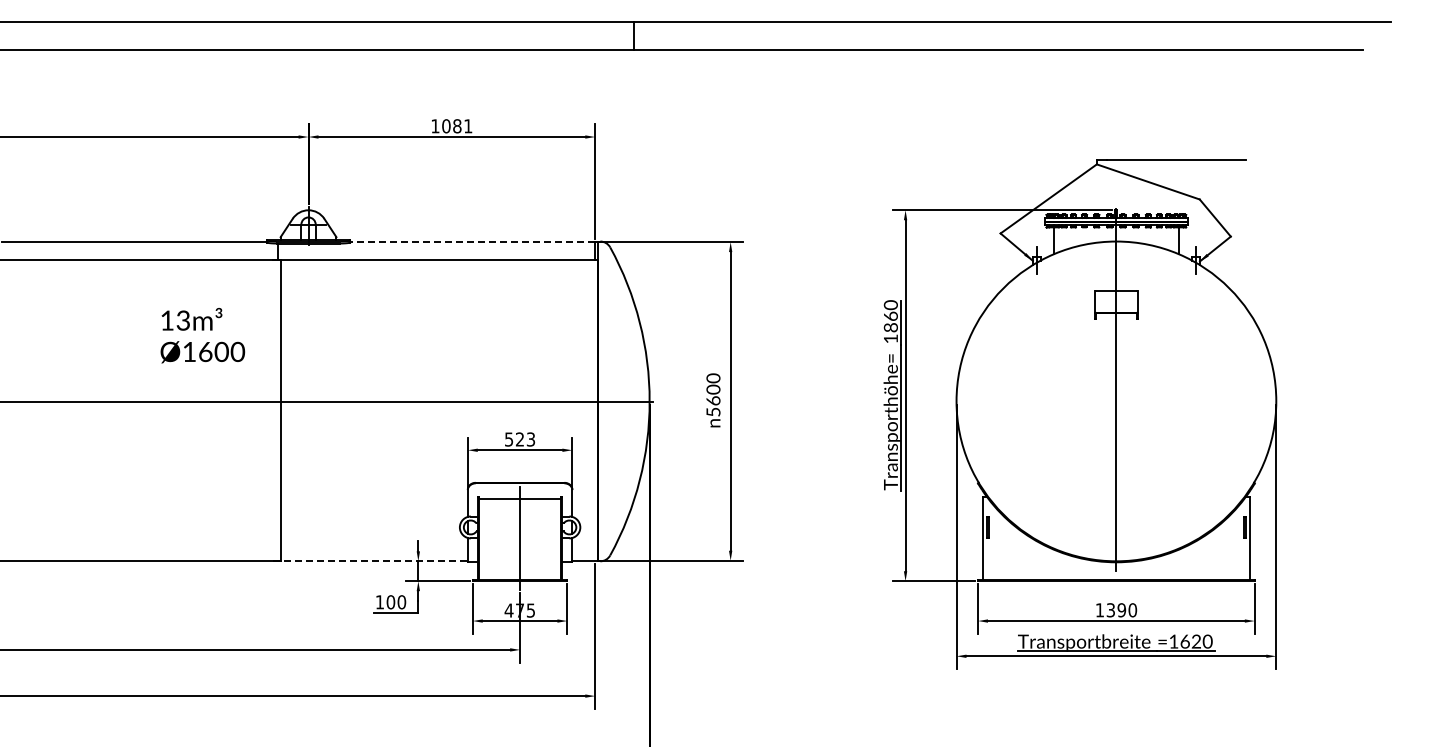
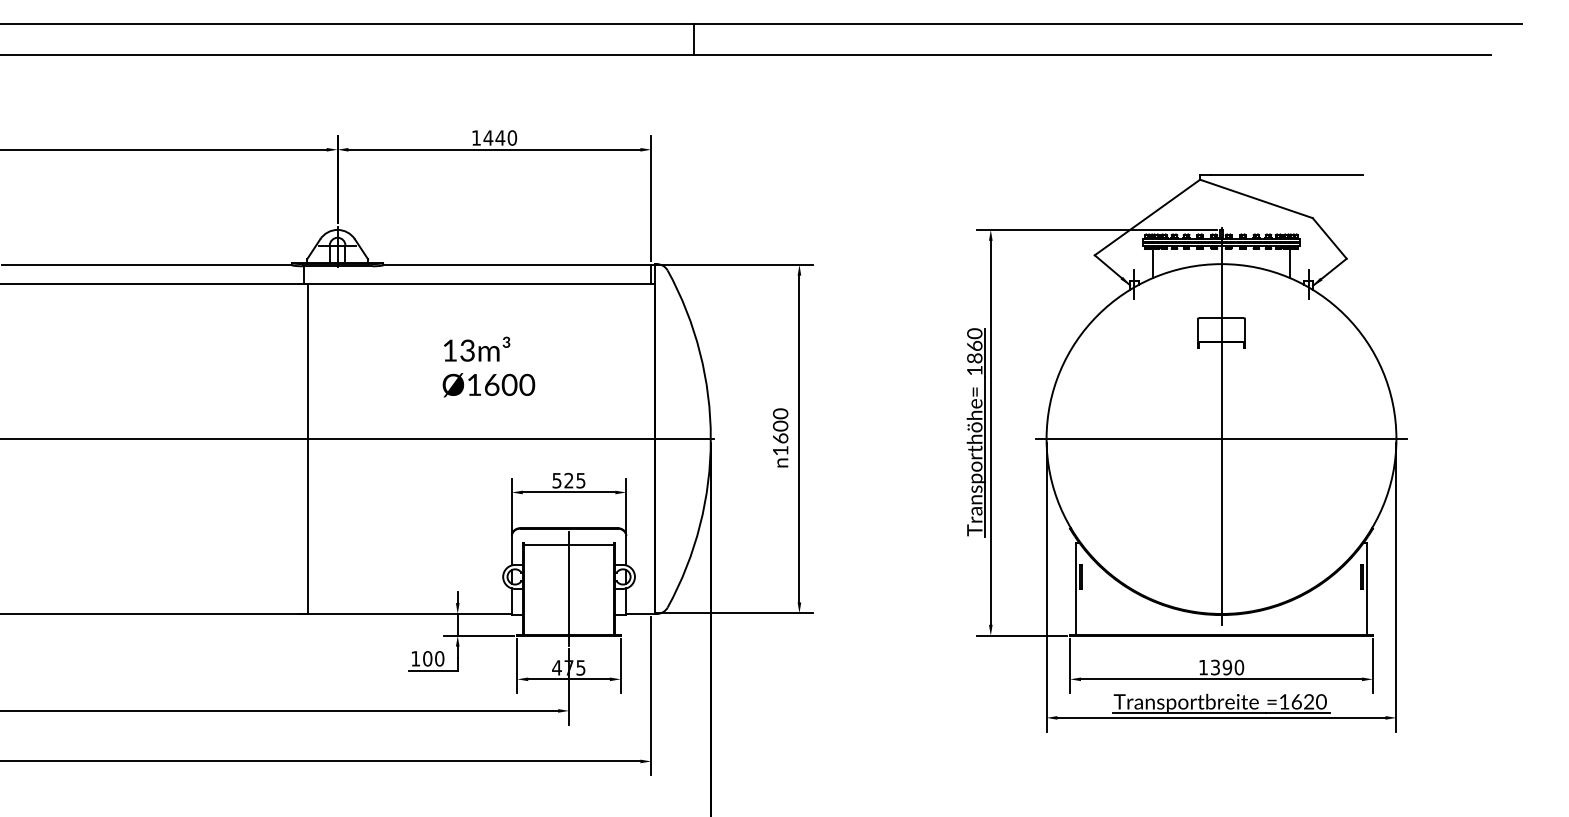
text: (456, 126) -> (499, 138), 1081 -> 1440
line: (472, 242) -> (516, 265), dashed -> solid
text: (202, 335) -> (488, 366), moved
line: (1116, 401) -> (1221, 439), added
text: (713, 411) -> (780, 450), 5600 -> 1600
text: (531, 438) -> (581, 479), 523 -> 525
line: (370, 561) -> (405, 614), dashed -> solid

